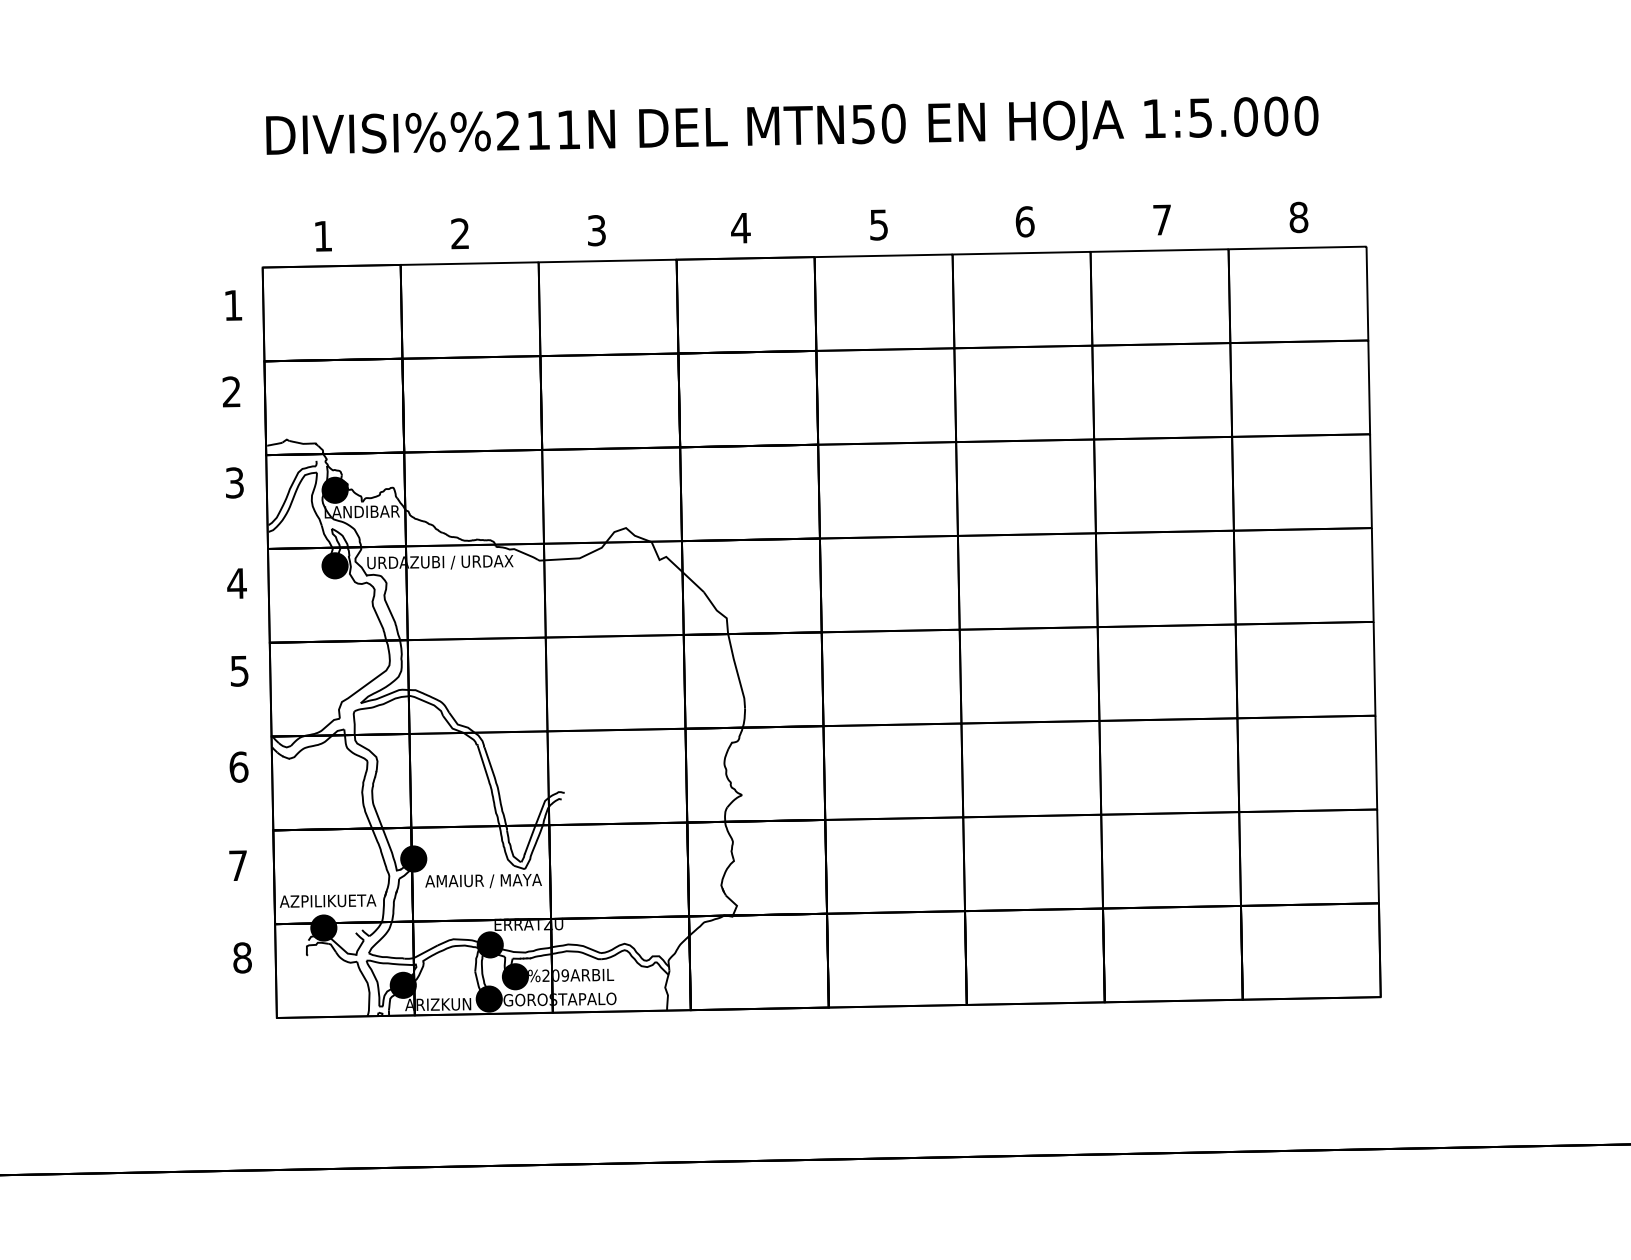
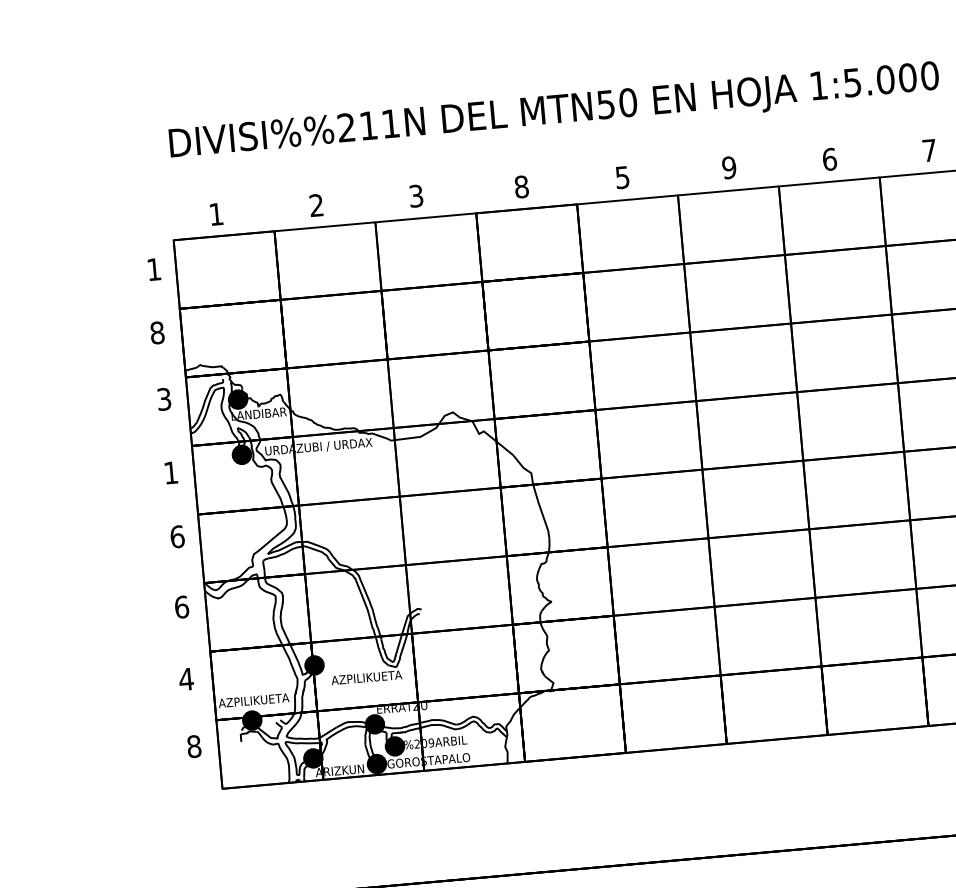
text: (1298, 217) -> (929, 150), 8 -> 7
text: (1162, 219) -> (829, 159), 7 -> 6
text: (1024, 221) -> (728, 167), 6 -> 9
text: (740, 227) -> (521, 186), 4 -> 8
text: (231, 391) -> (157, 332), 2 -> 8
text: (236, 583) -> (170, 472), 4 -> 1
text: (239, 670) -> (177, 536), 5 -> 6
text: (238, 865) -> (186, 679), 7 -> 4
text: (483, 880) -> (366, 677), AMAIUR / MAYA -> AZPILIKUETA

